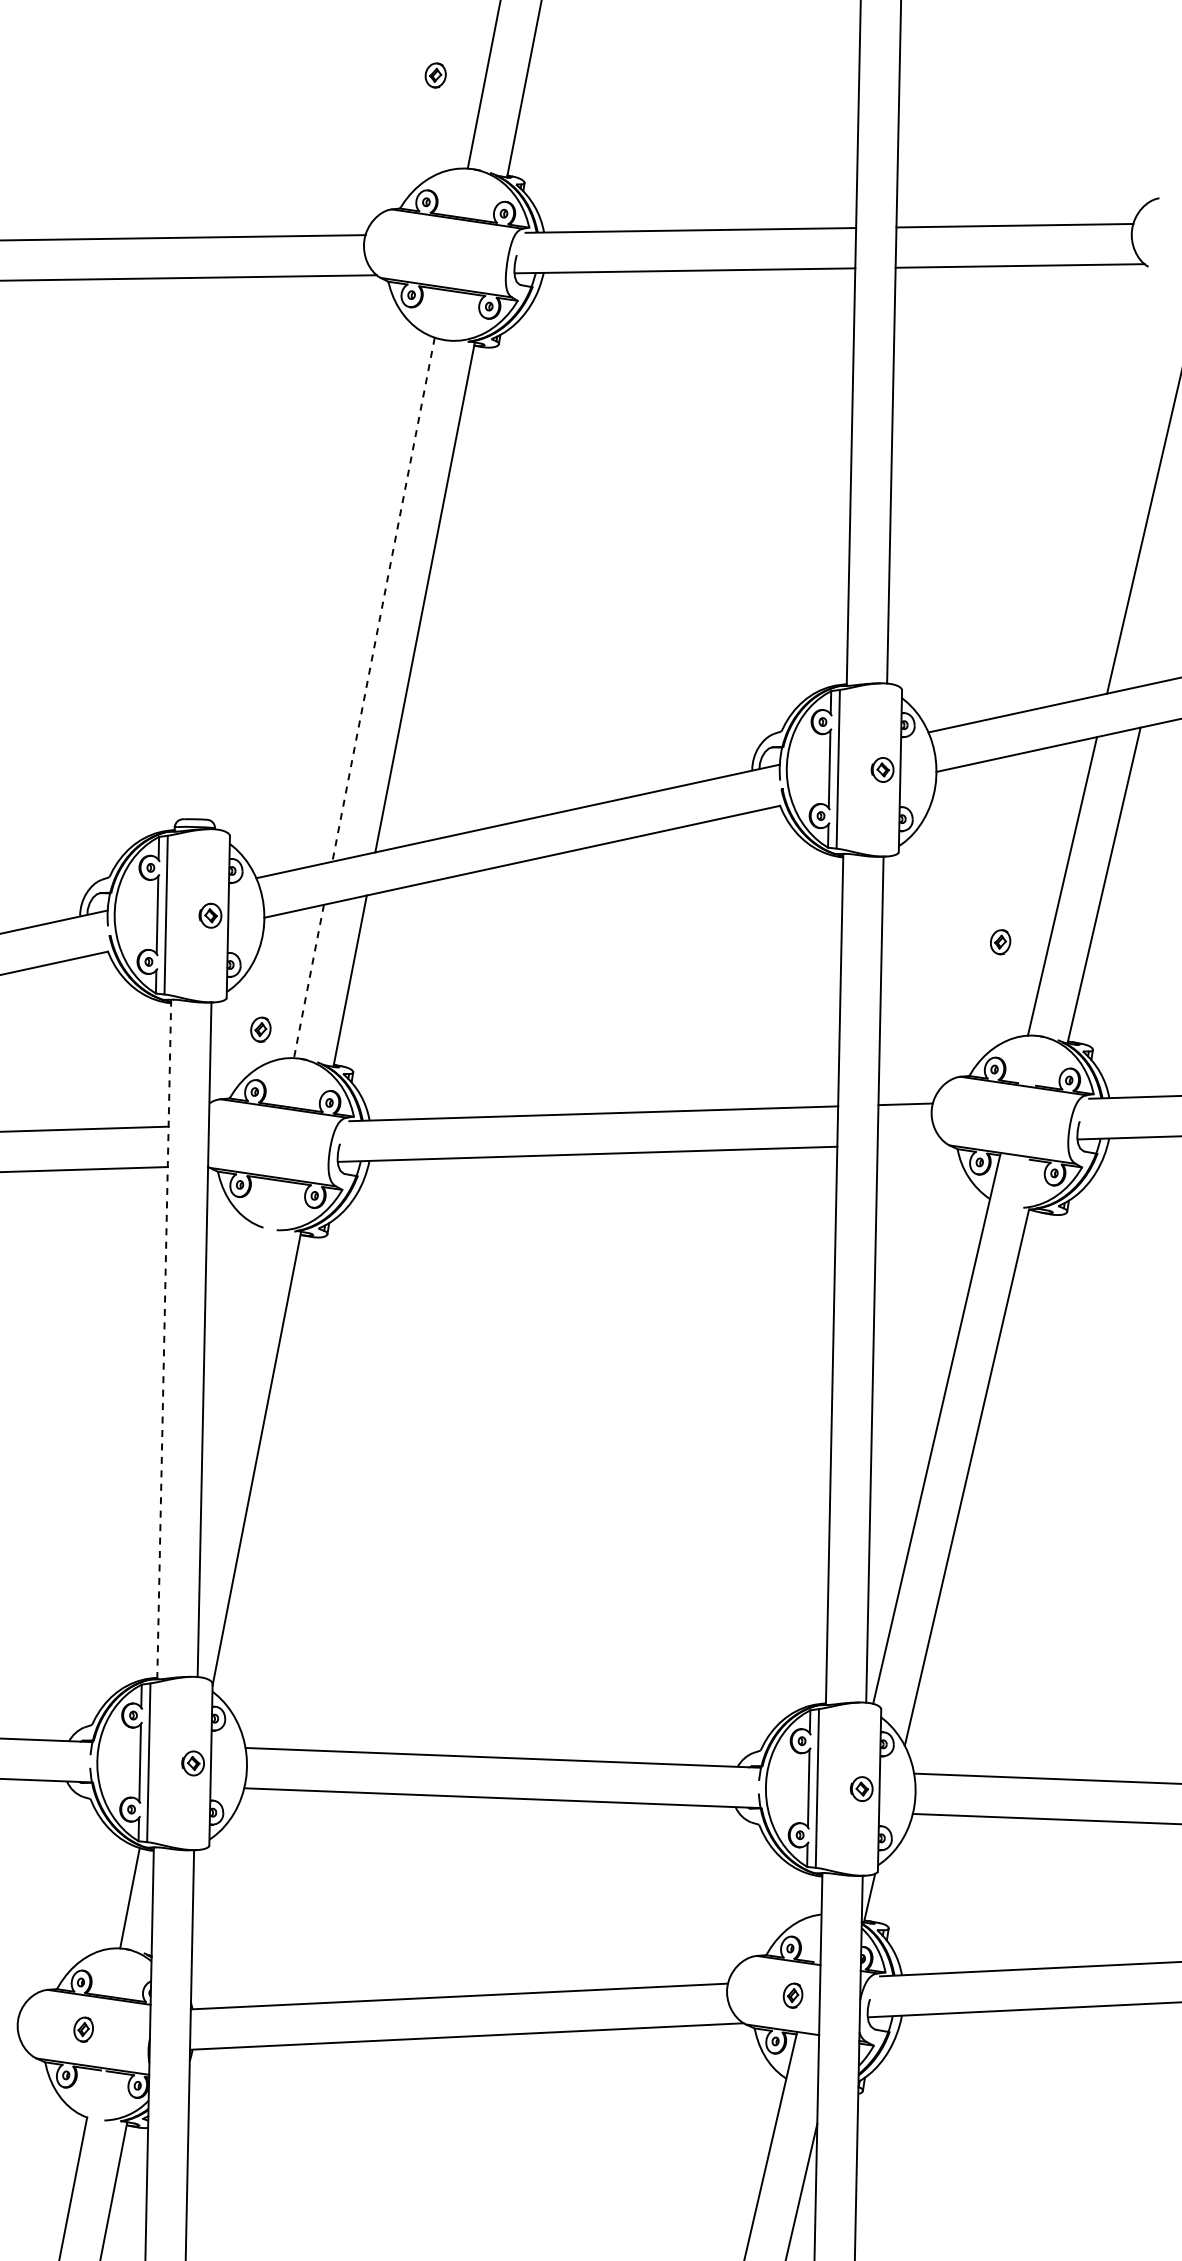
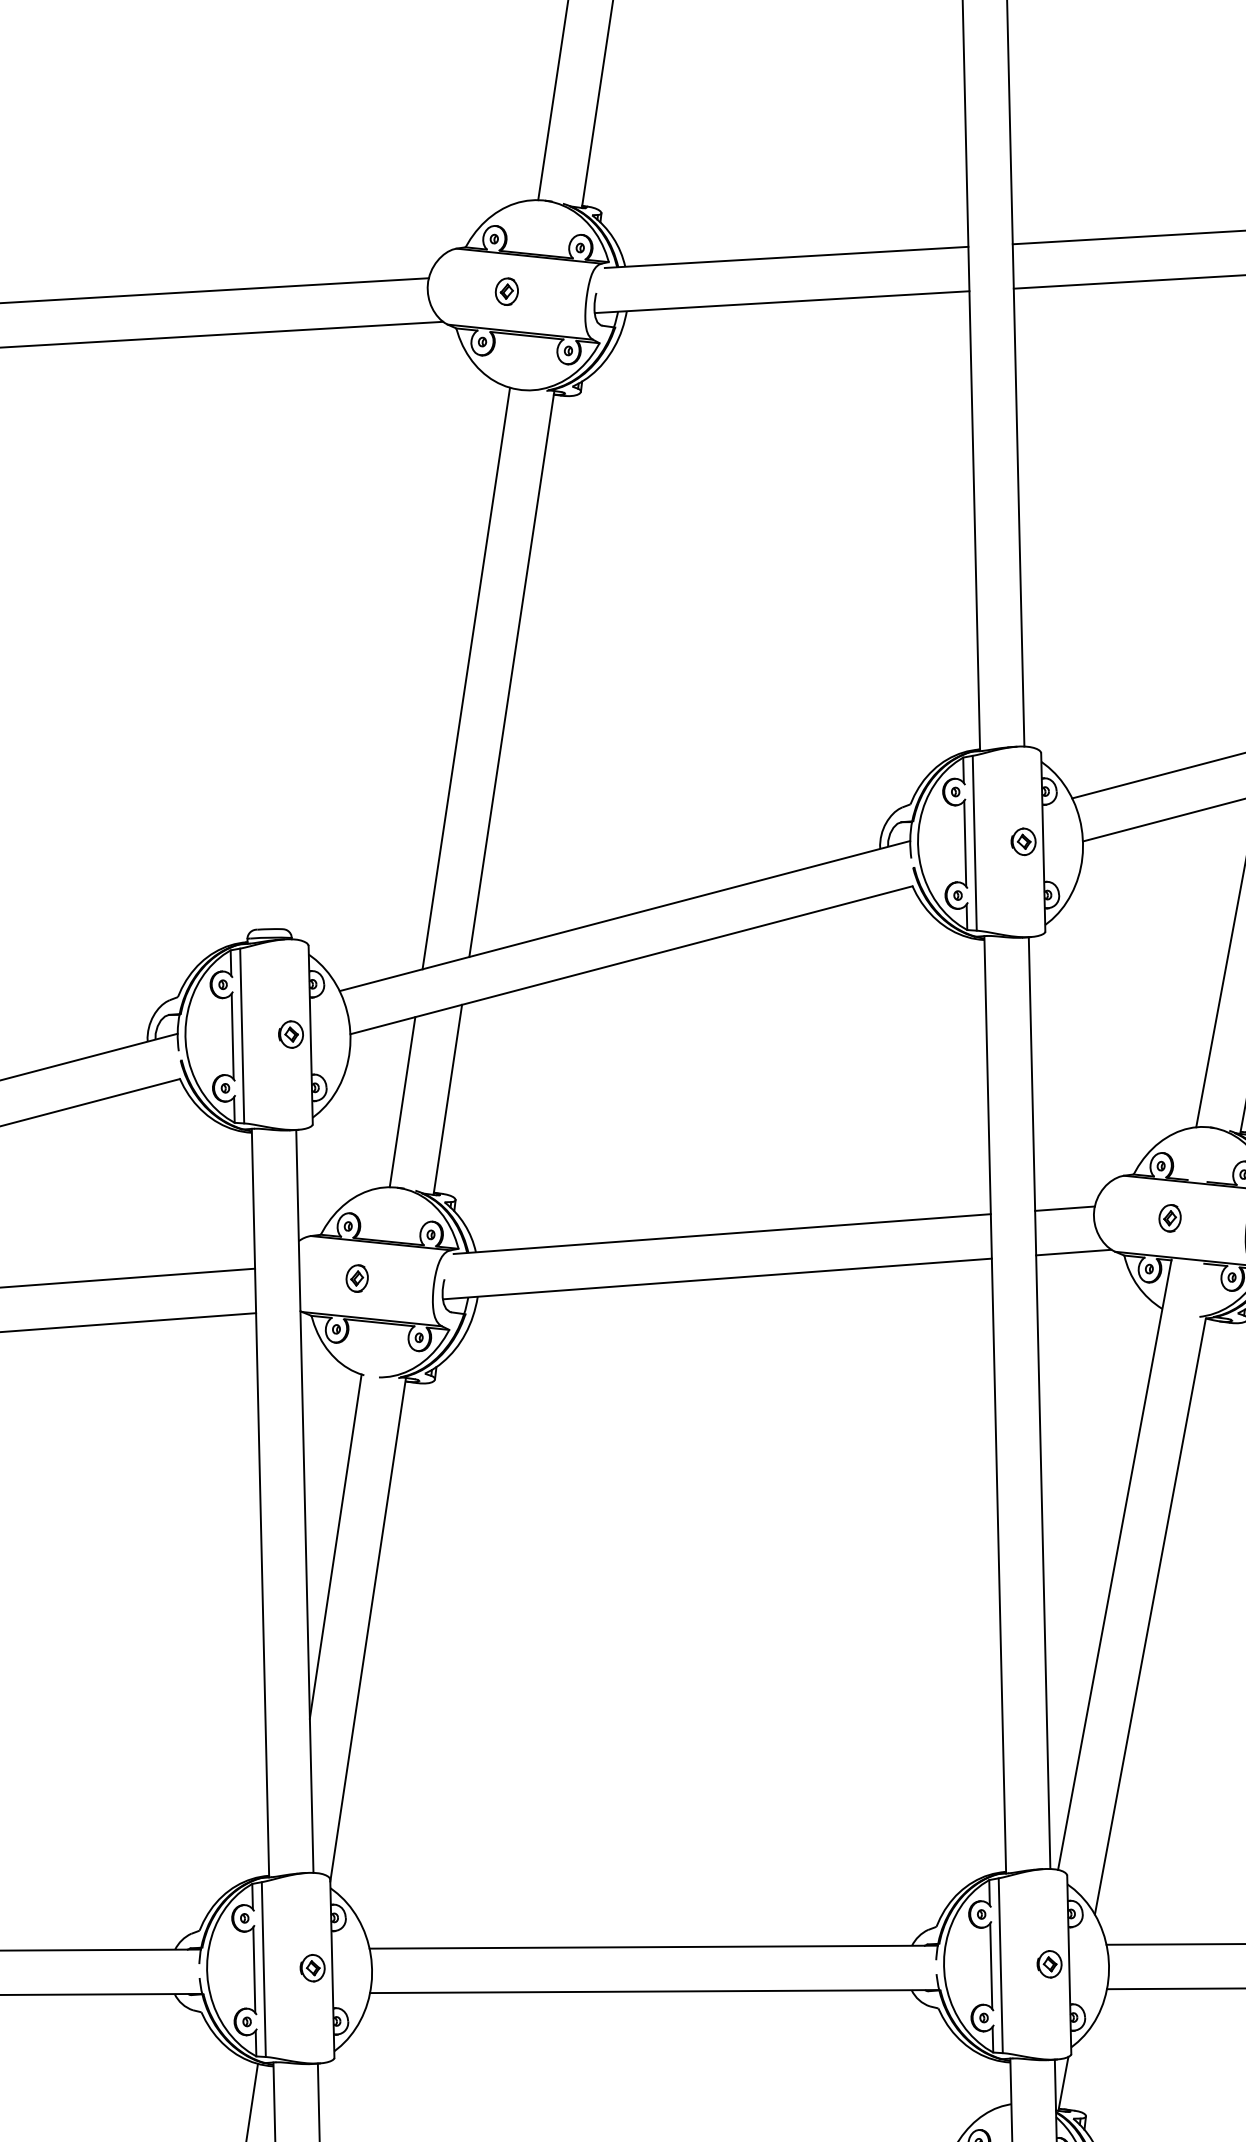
part: (435, 75) -> (506, 291), moved
line: (383, 599) -> (466, 678), dashed -> solid
part: (1000, 942) -> (1169, 1218), moved
line: (308, 981) -> (402, 1102), dashed -> solid
part: (260, 1029) -> (356, 1278), moved
line: (911, 1144) -> (1073, 1252), added
line: (164, 1339) -> (260, 1503), dashed -> solid
line: (230, 1381) -> (335, 1546), added

